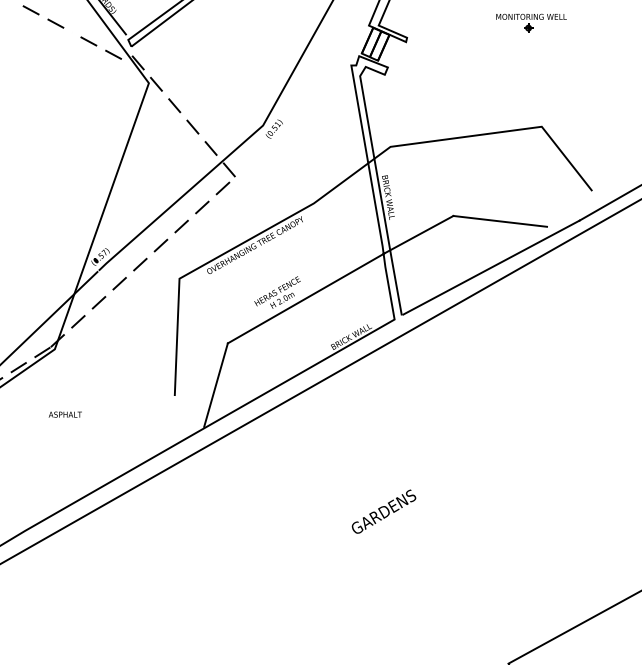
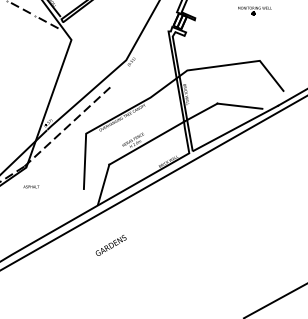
line: (180, 113) -> (86, 54), removed
text: (65, 413) -> (31, 186), moved
text: (382, 511) -> (110, 245), moved

